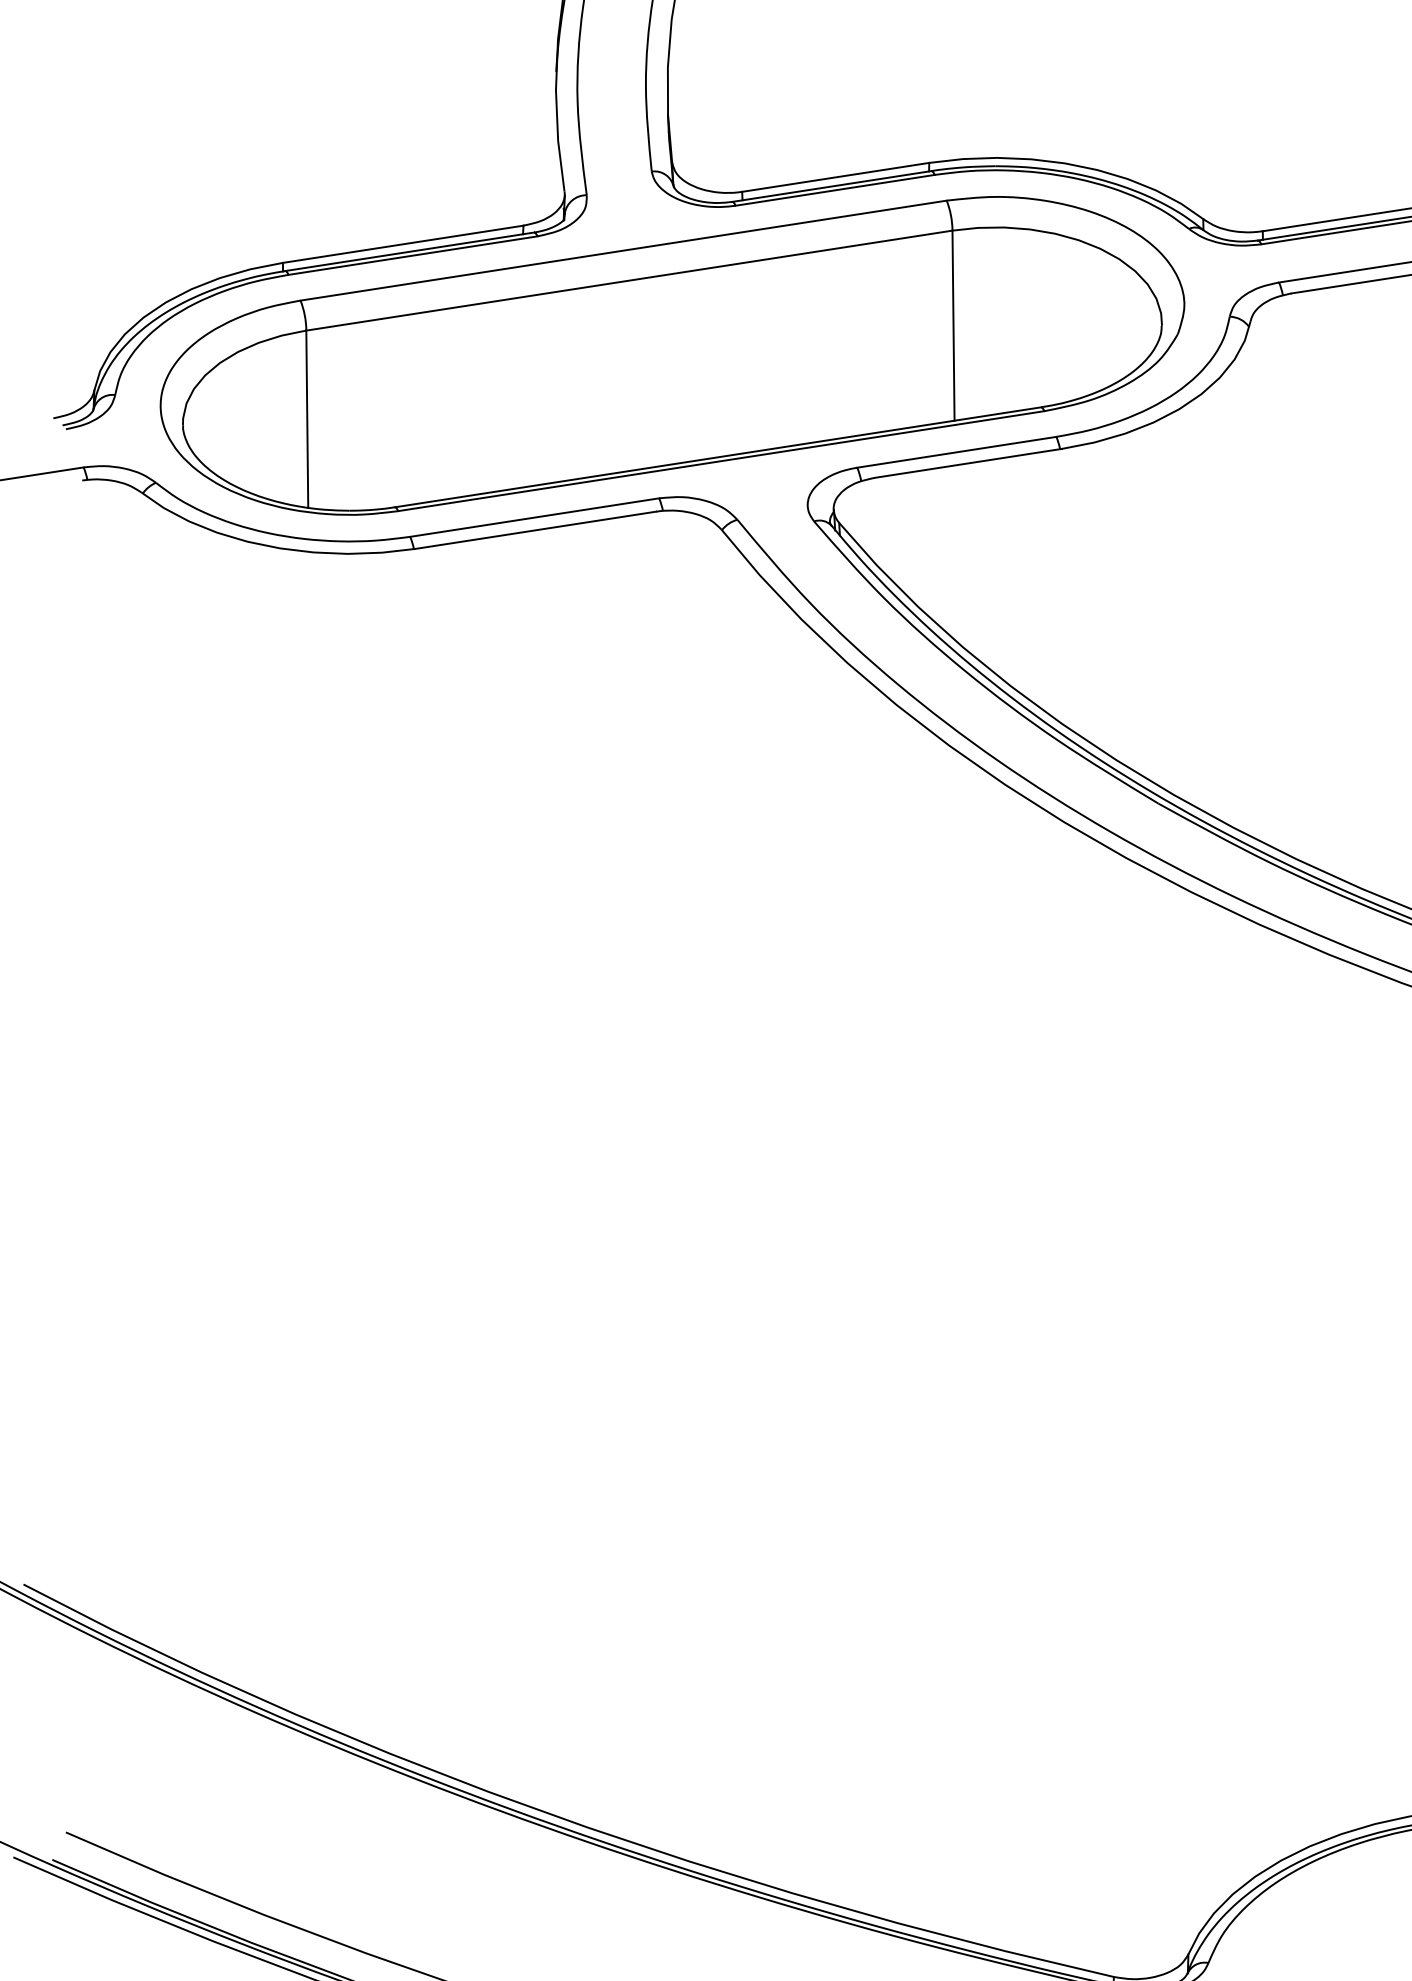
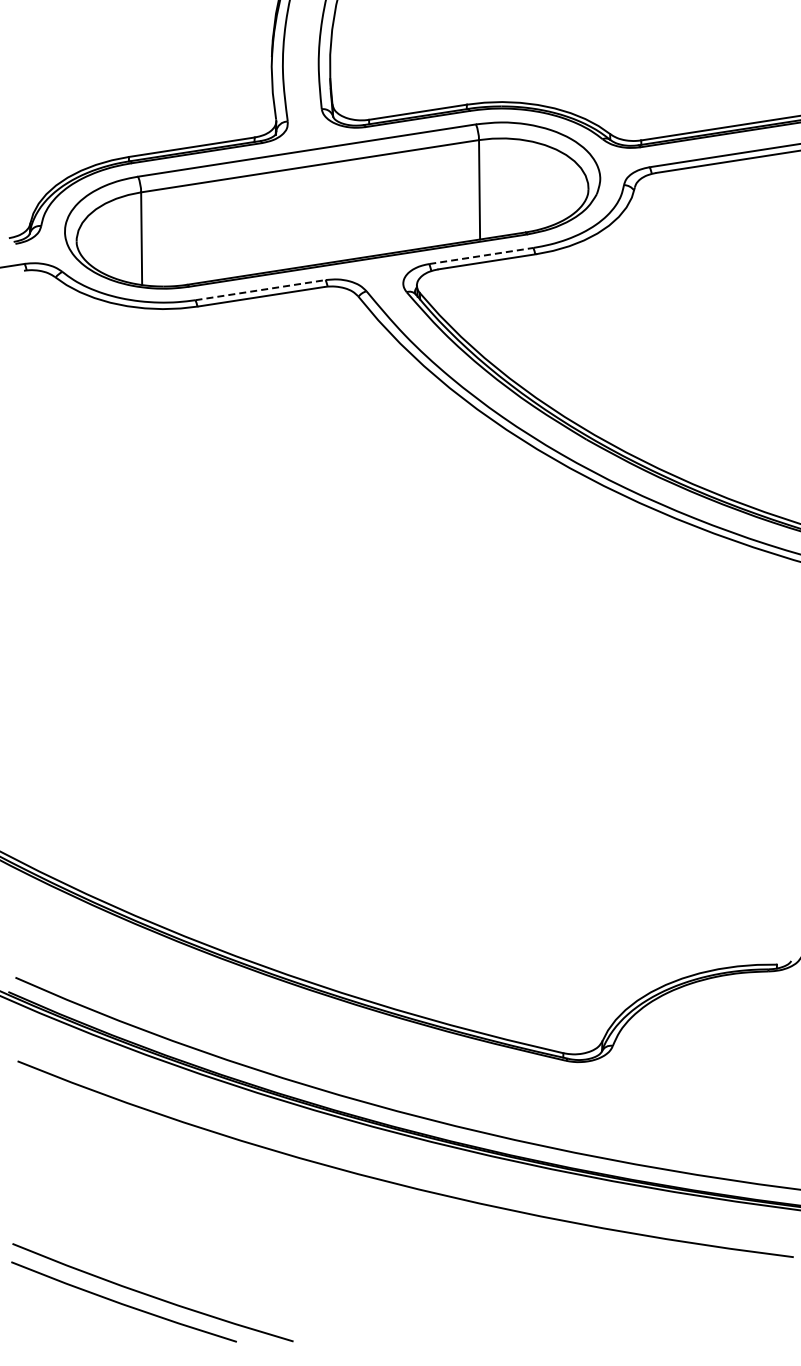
line: (957, 453) -> (481, 256), solid -> dashed
line: (534, 518) -> (260, 290), solid -> dashed

